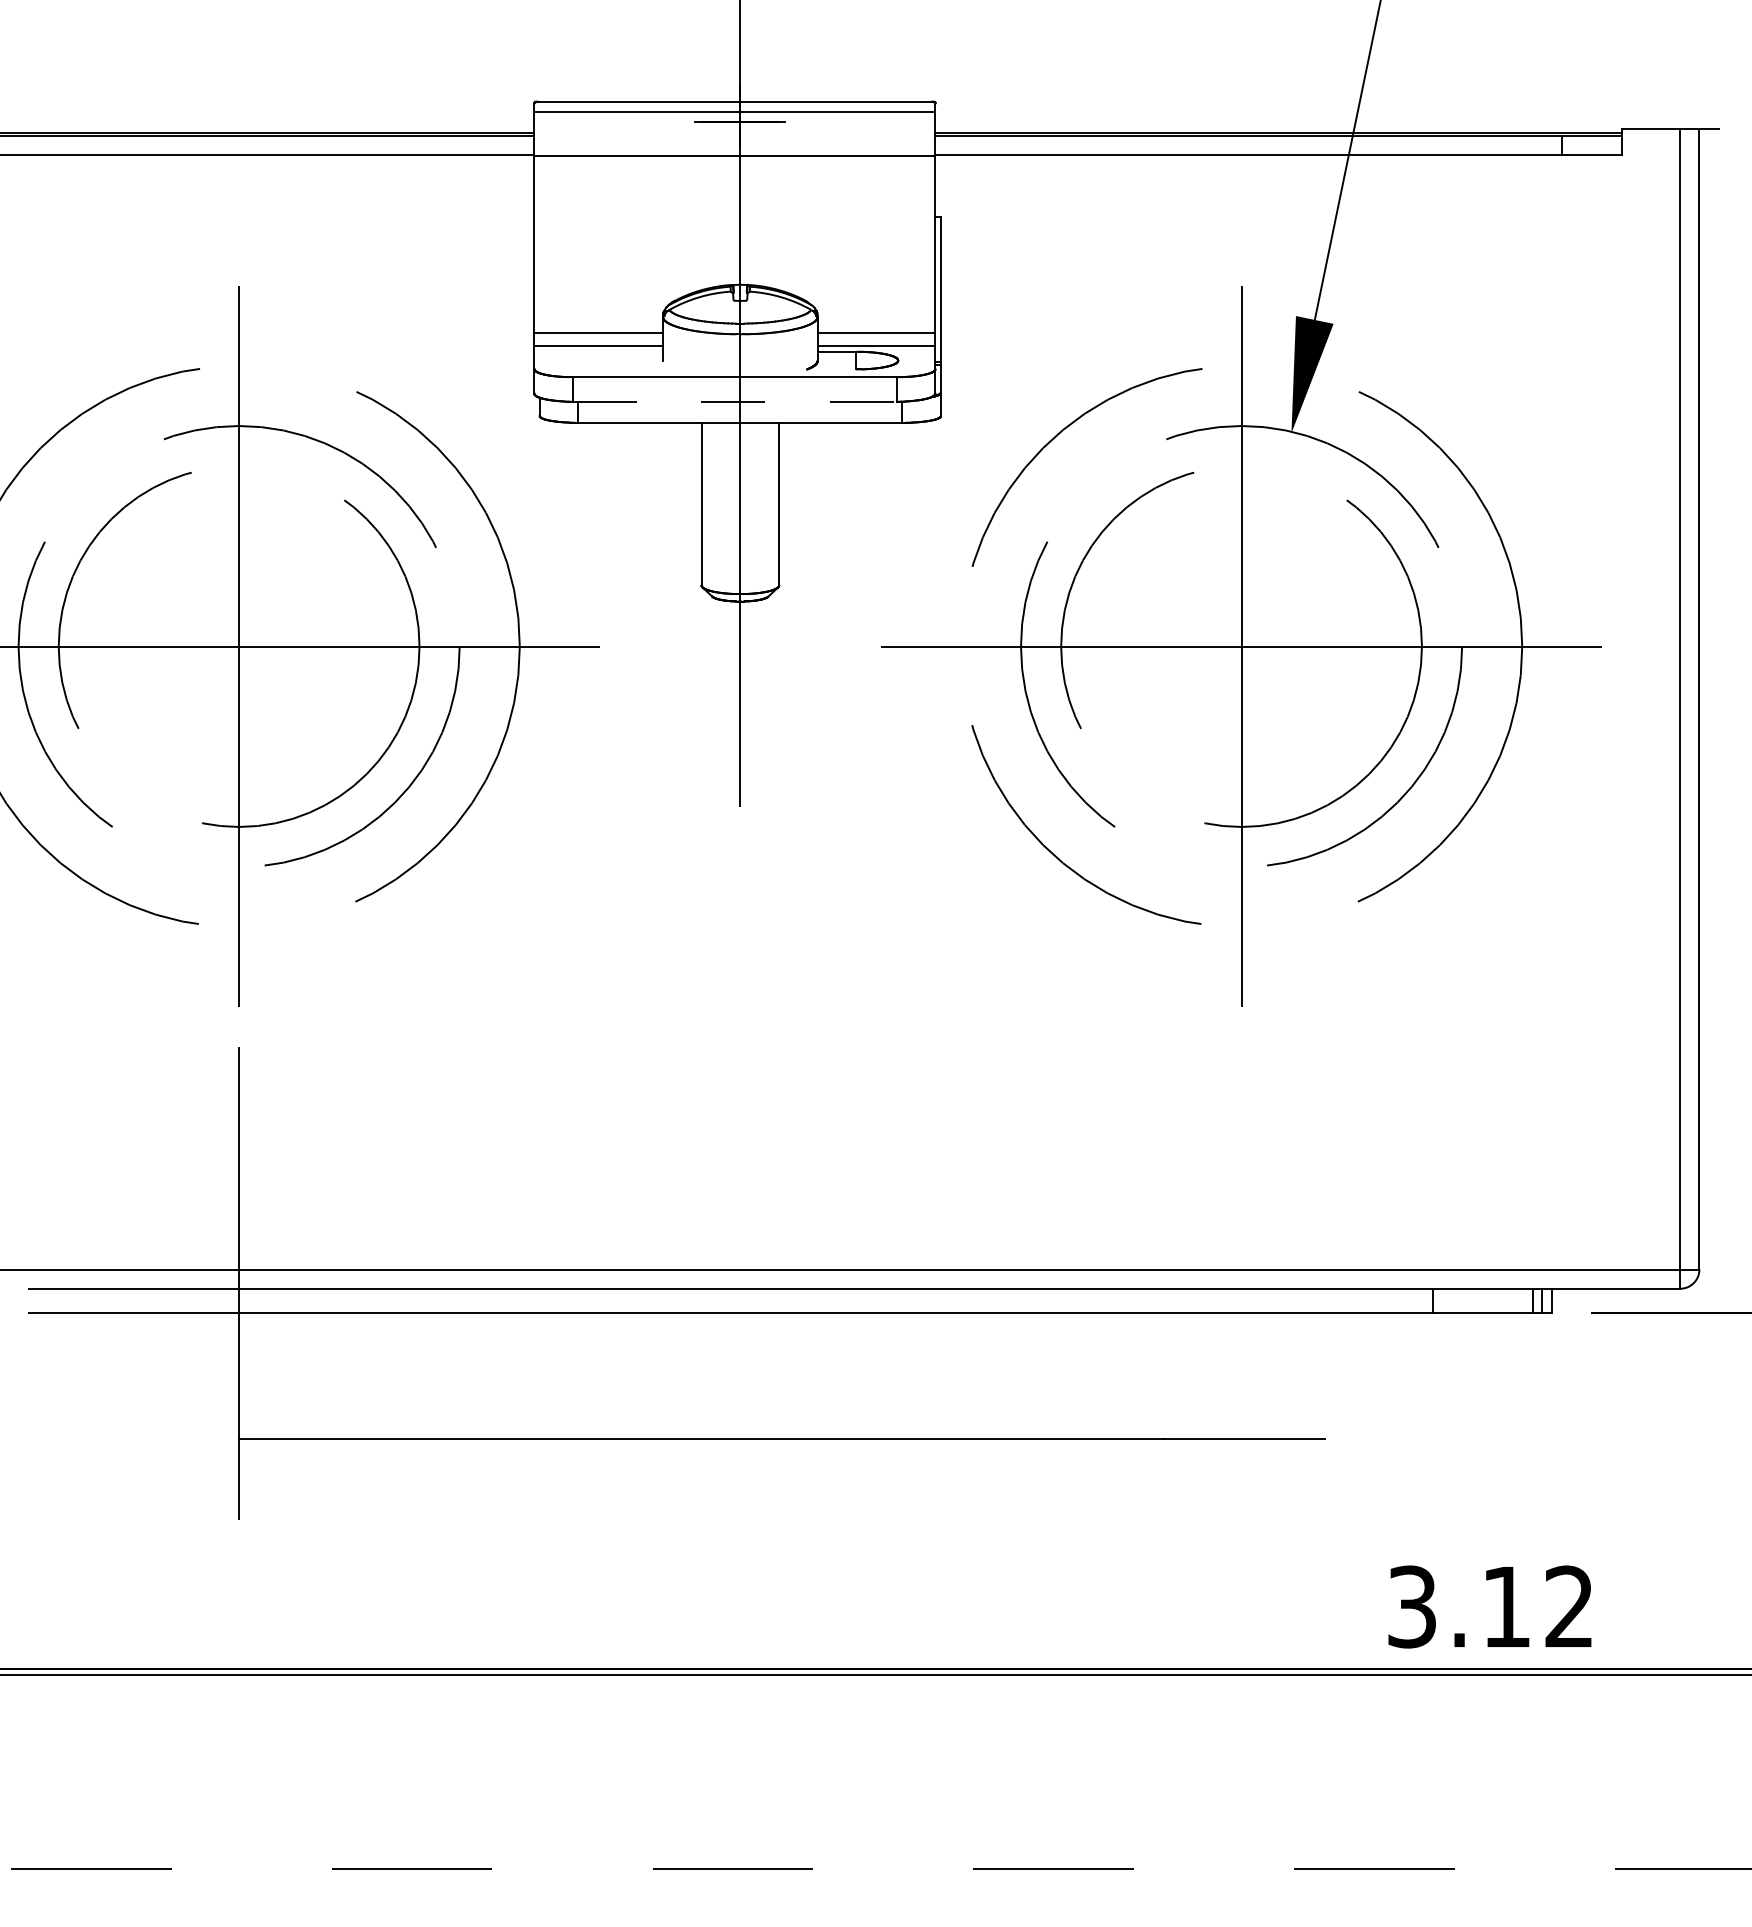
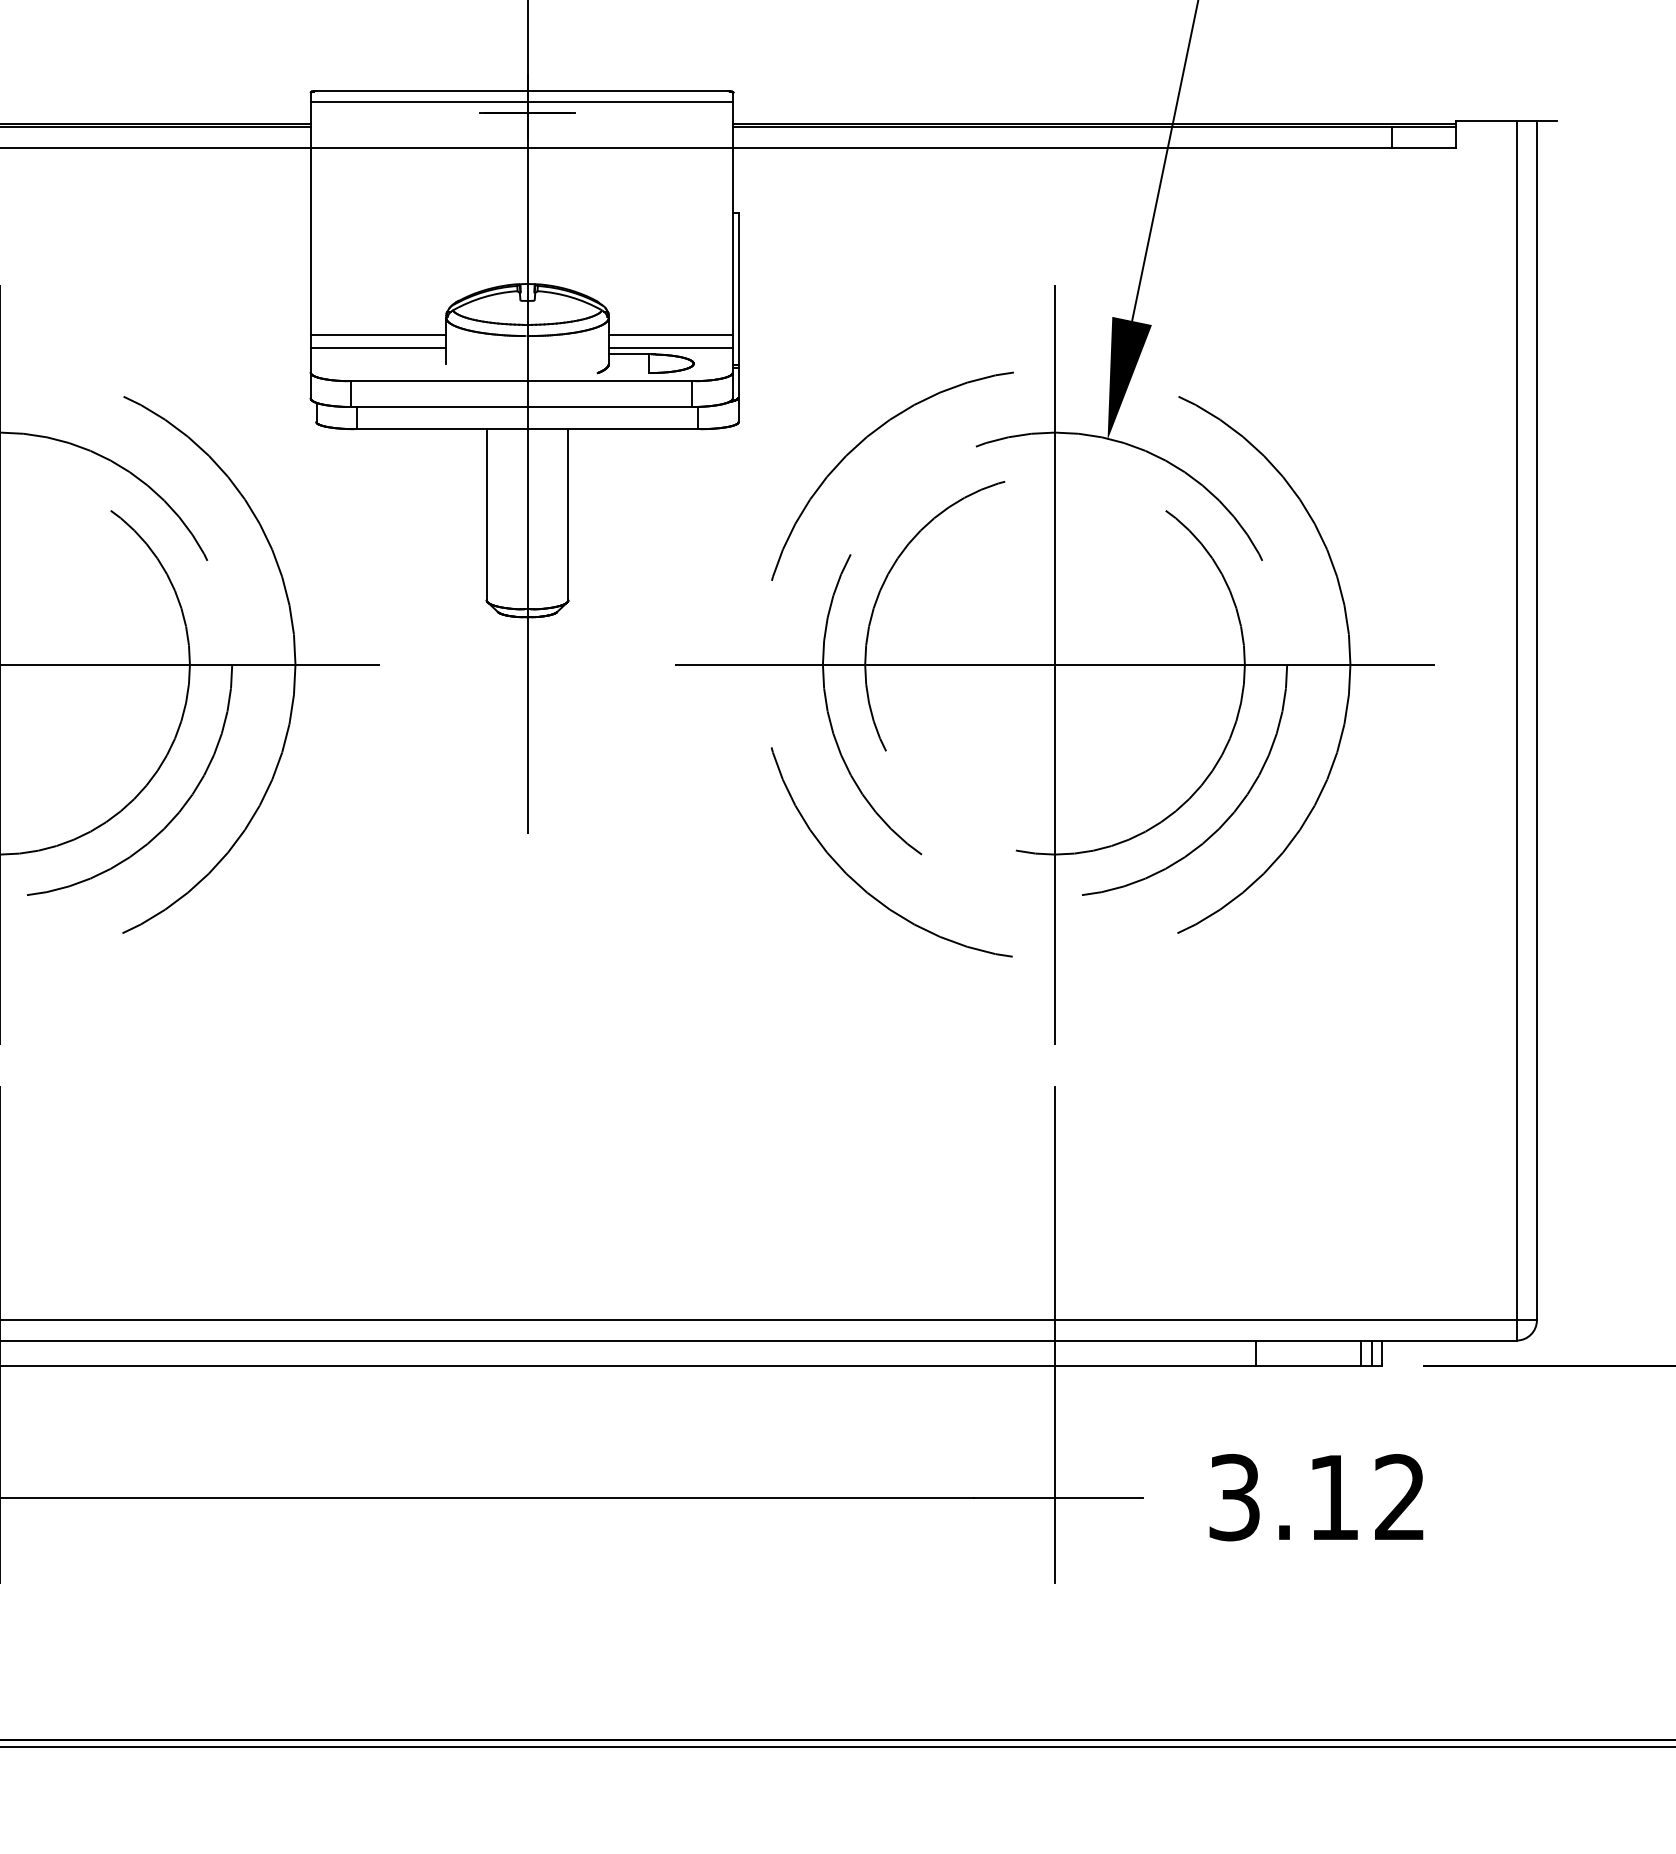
line: (734, 401) -> (521, 406), dashed -> solid
line: (1241, 1283) -> (1054, 1335), added
text: (1489, 1606) -> (1315, 1497), moved

